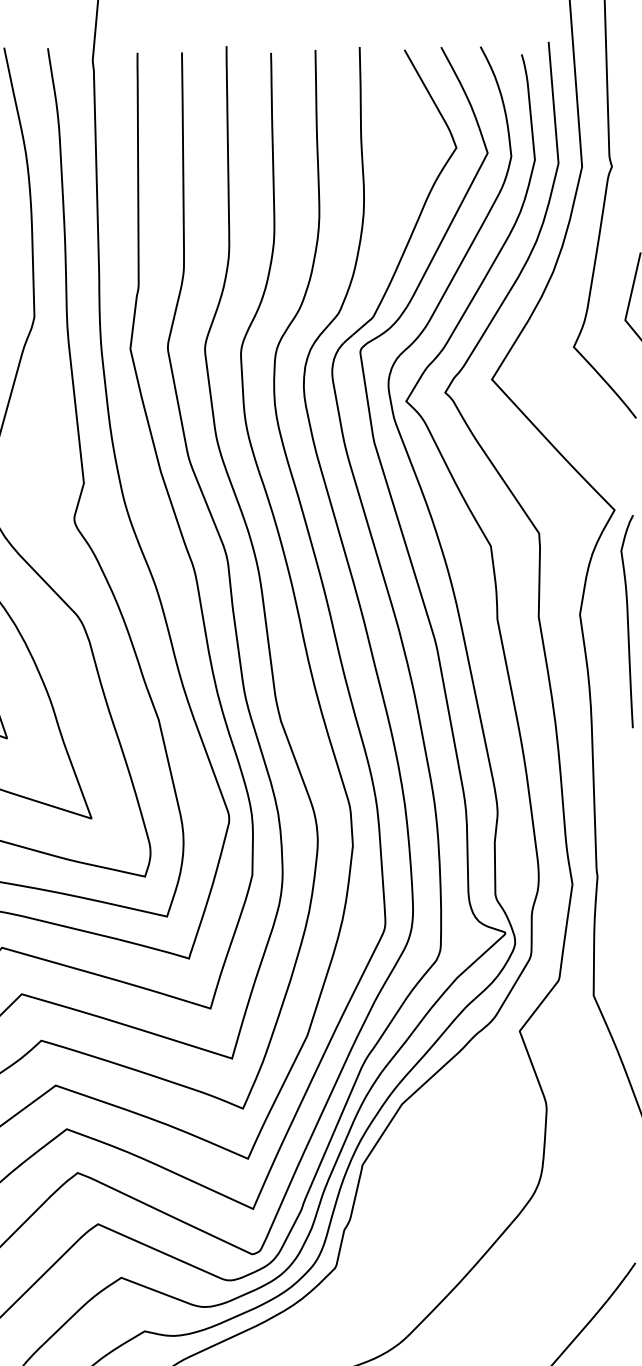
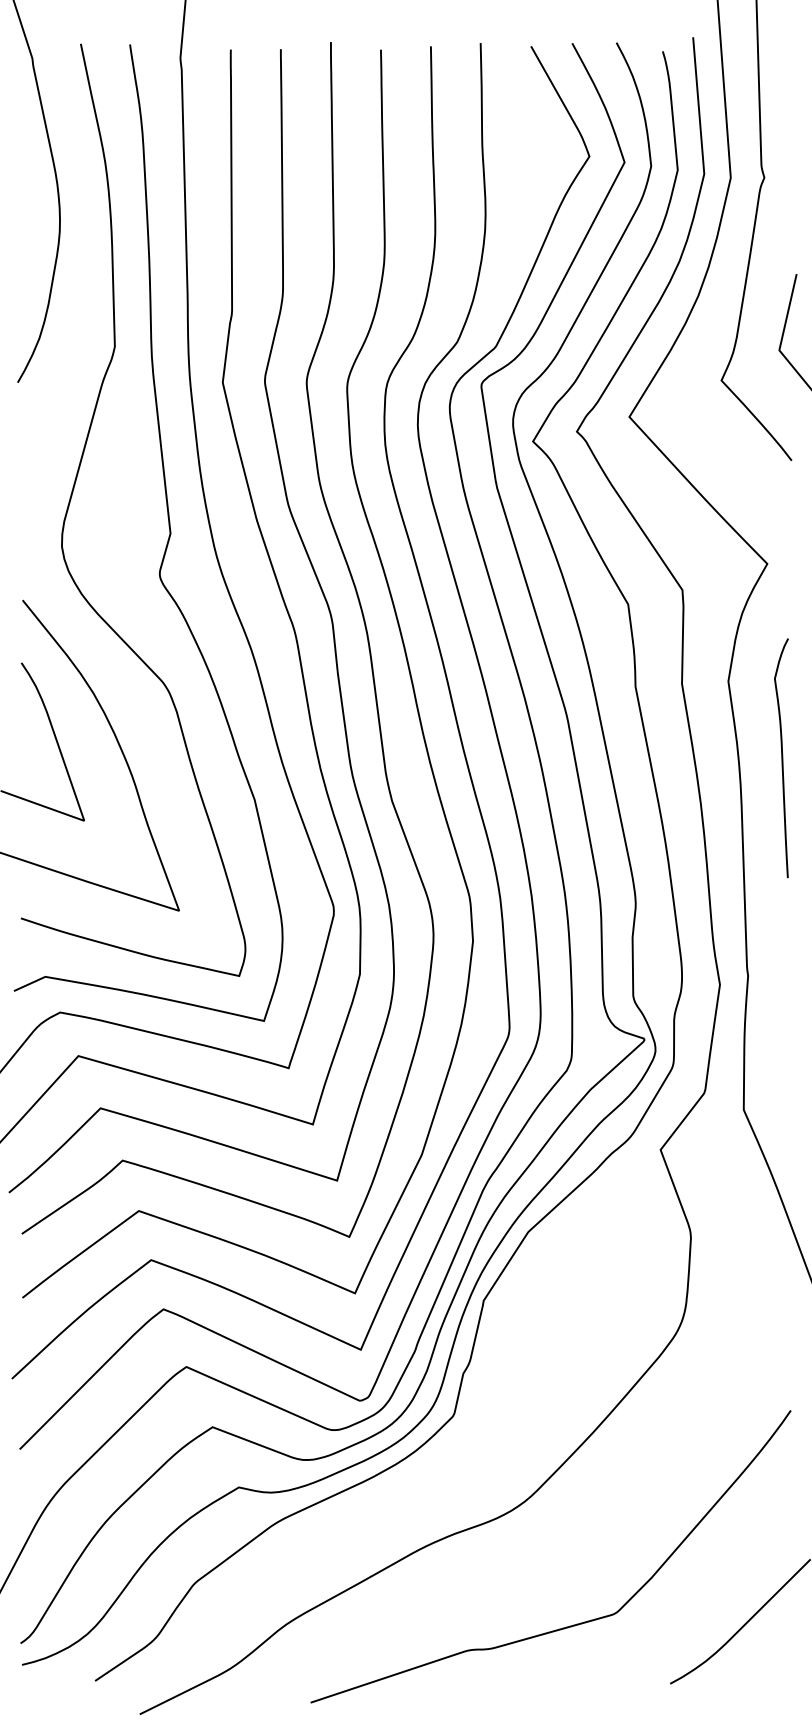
curve: (627, 621) -> (781, 758), moved

